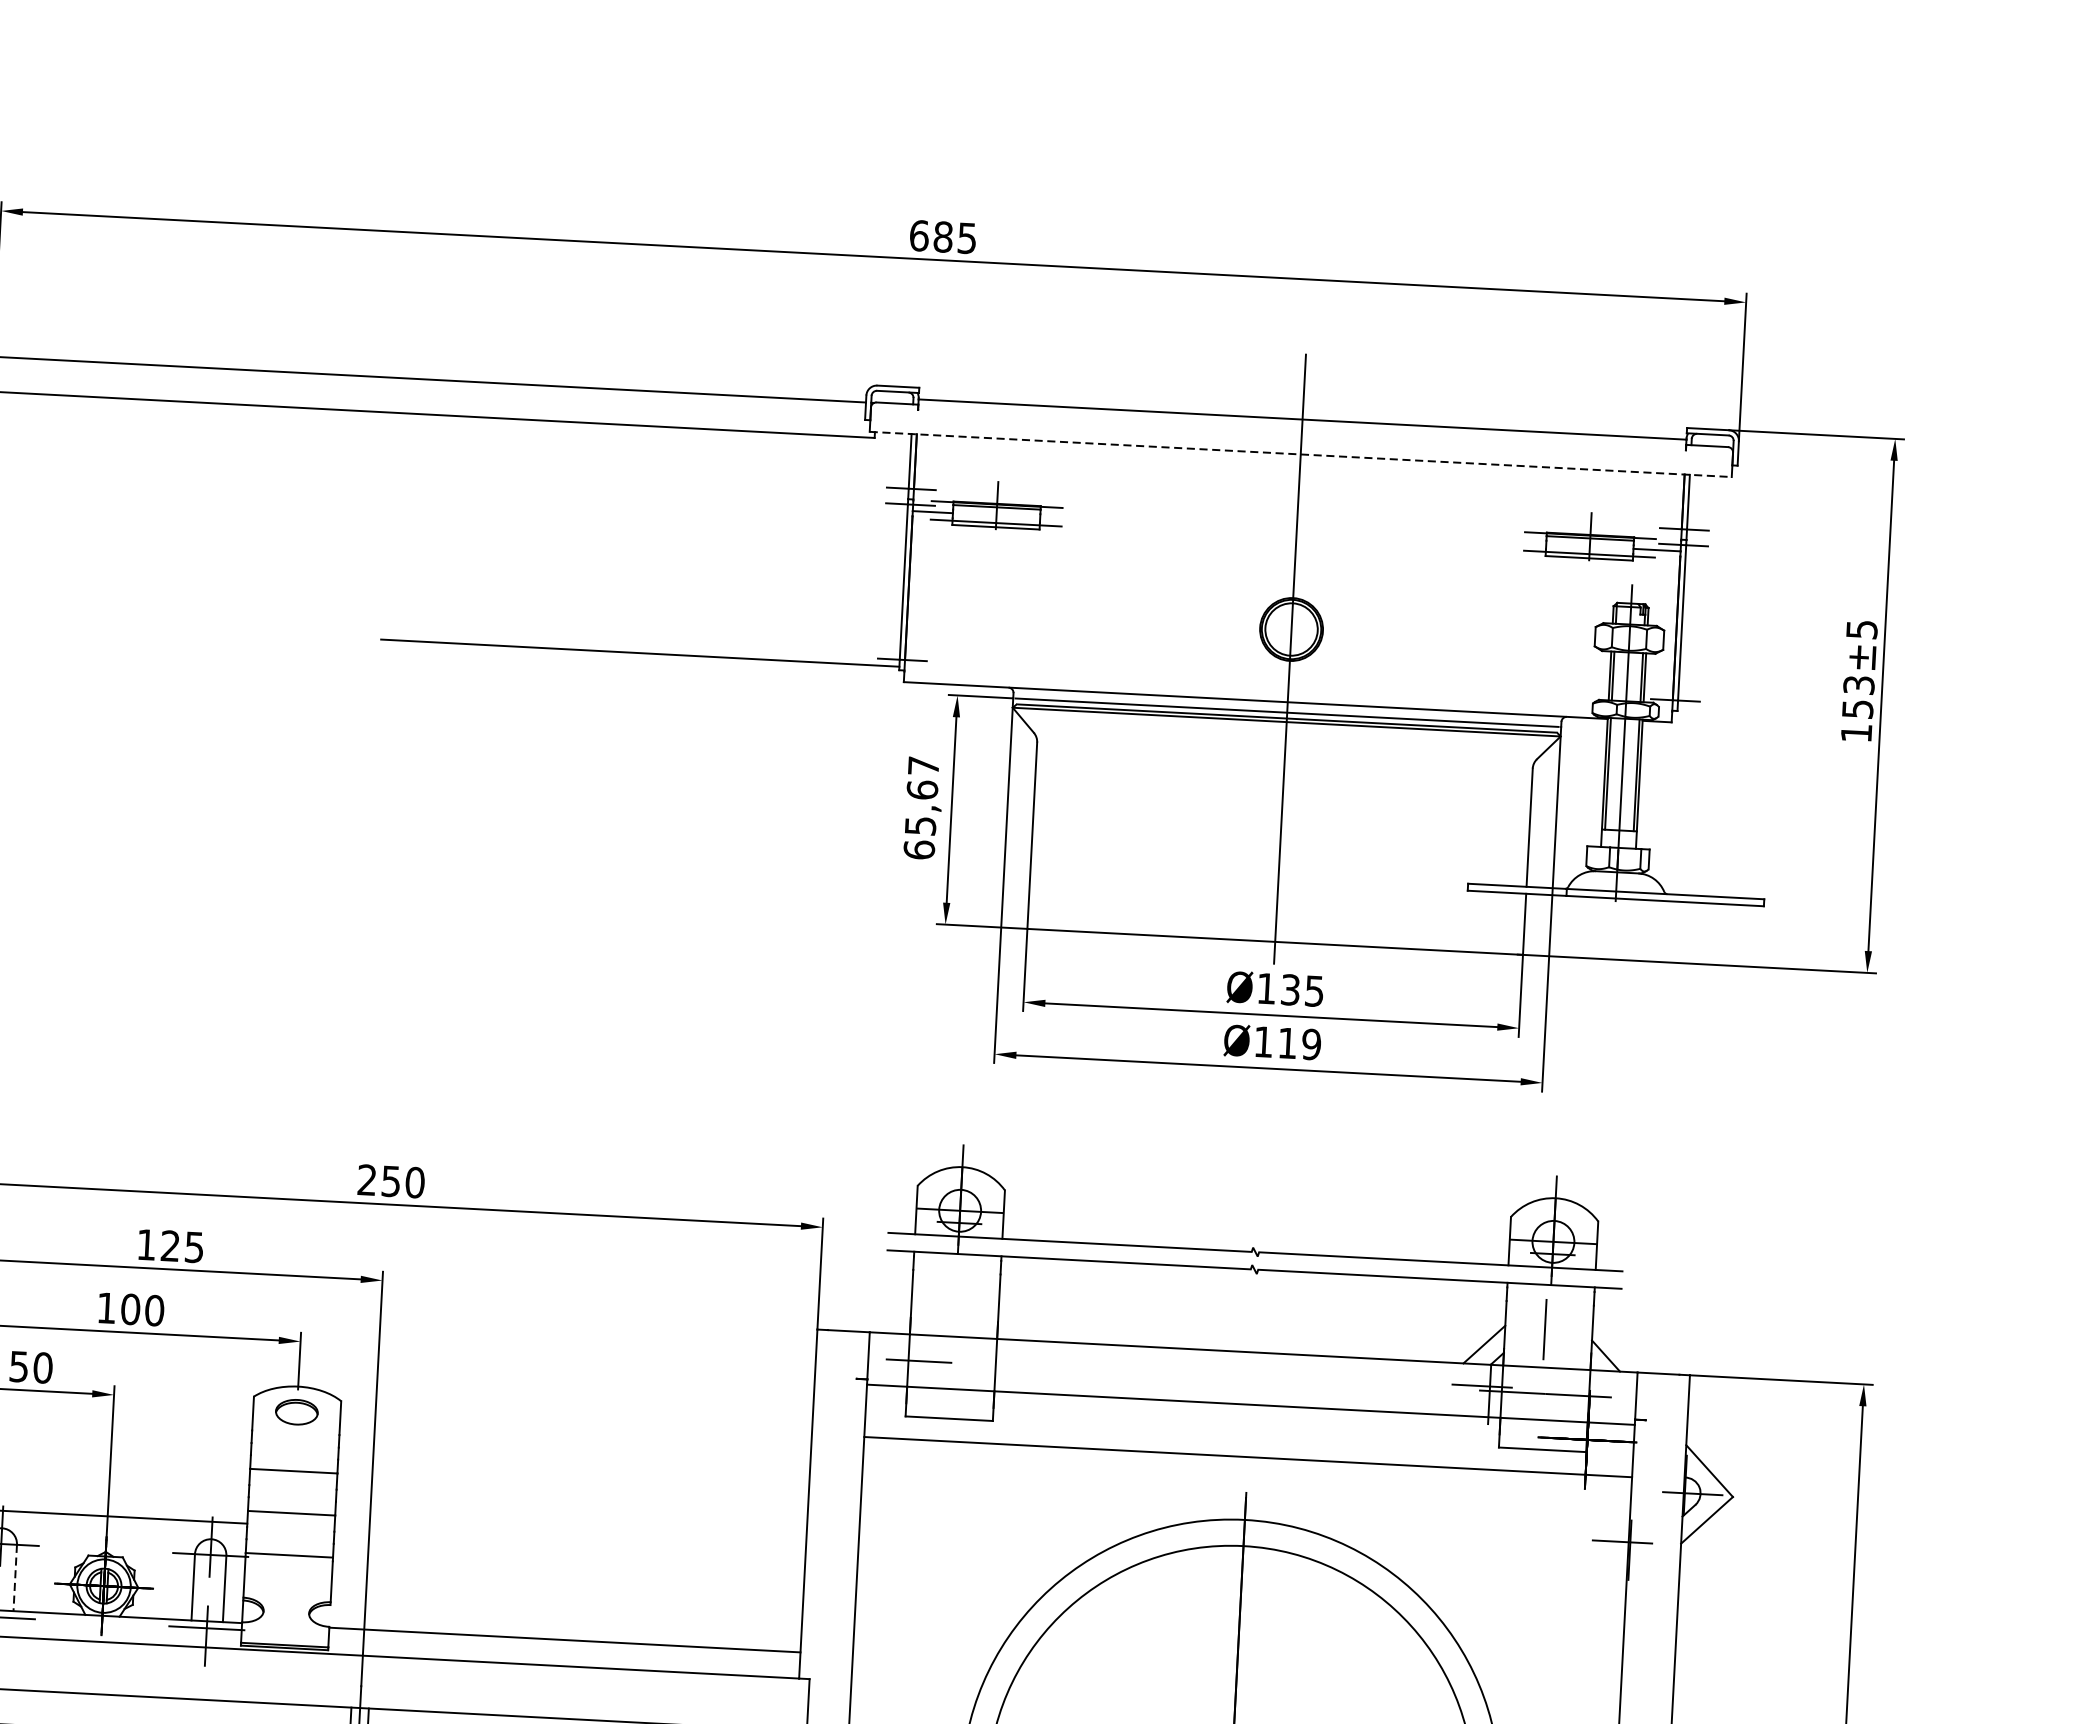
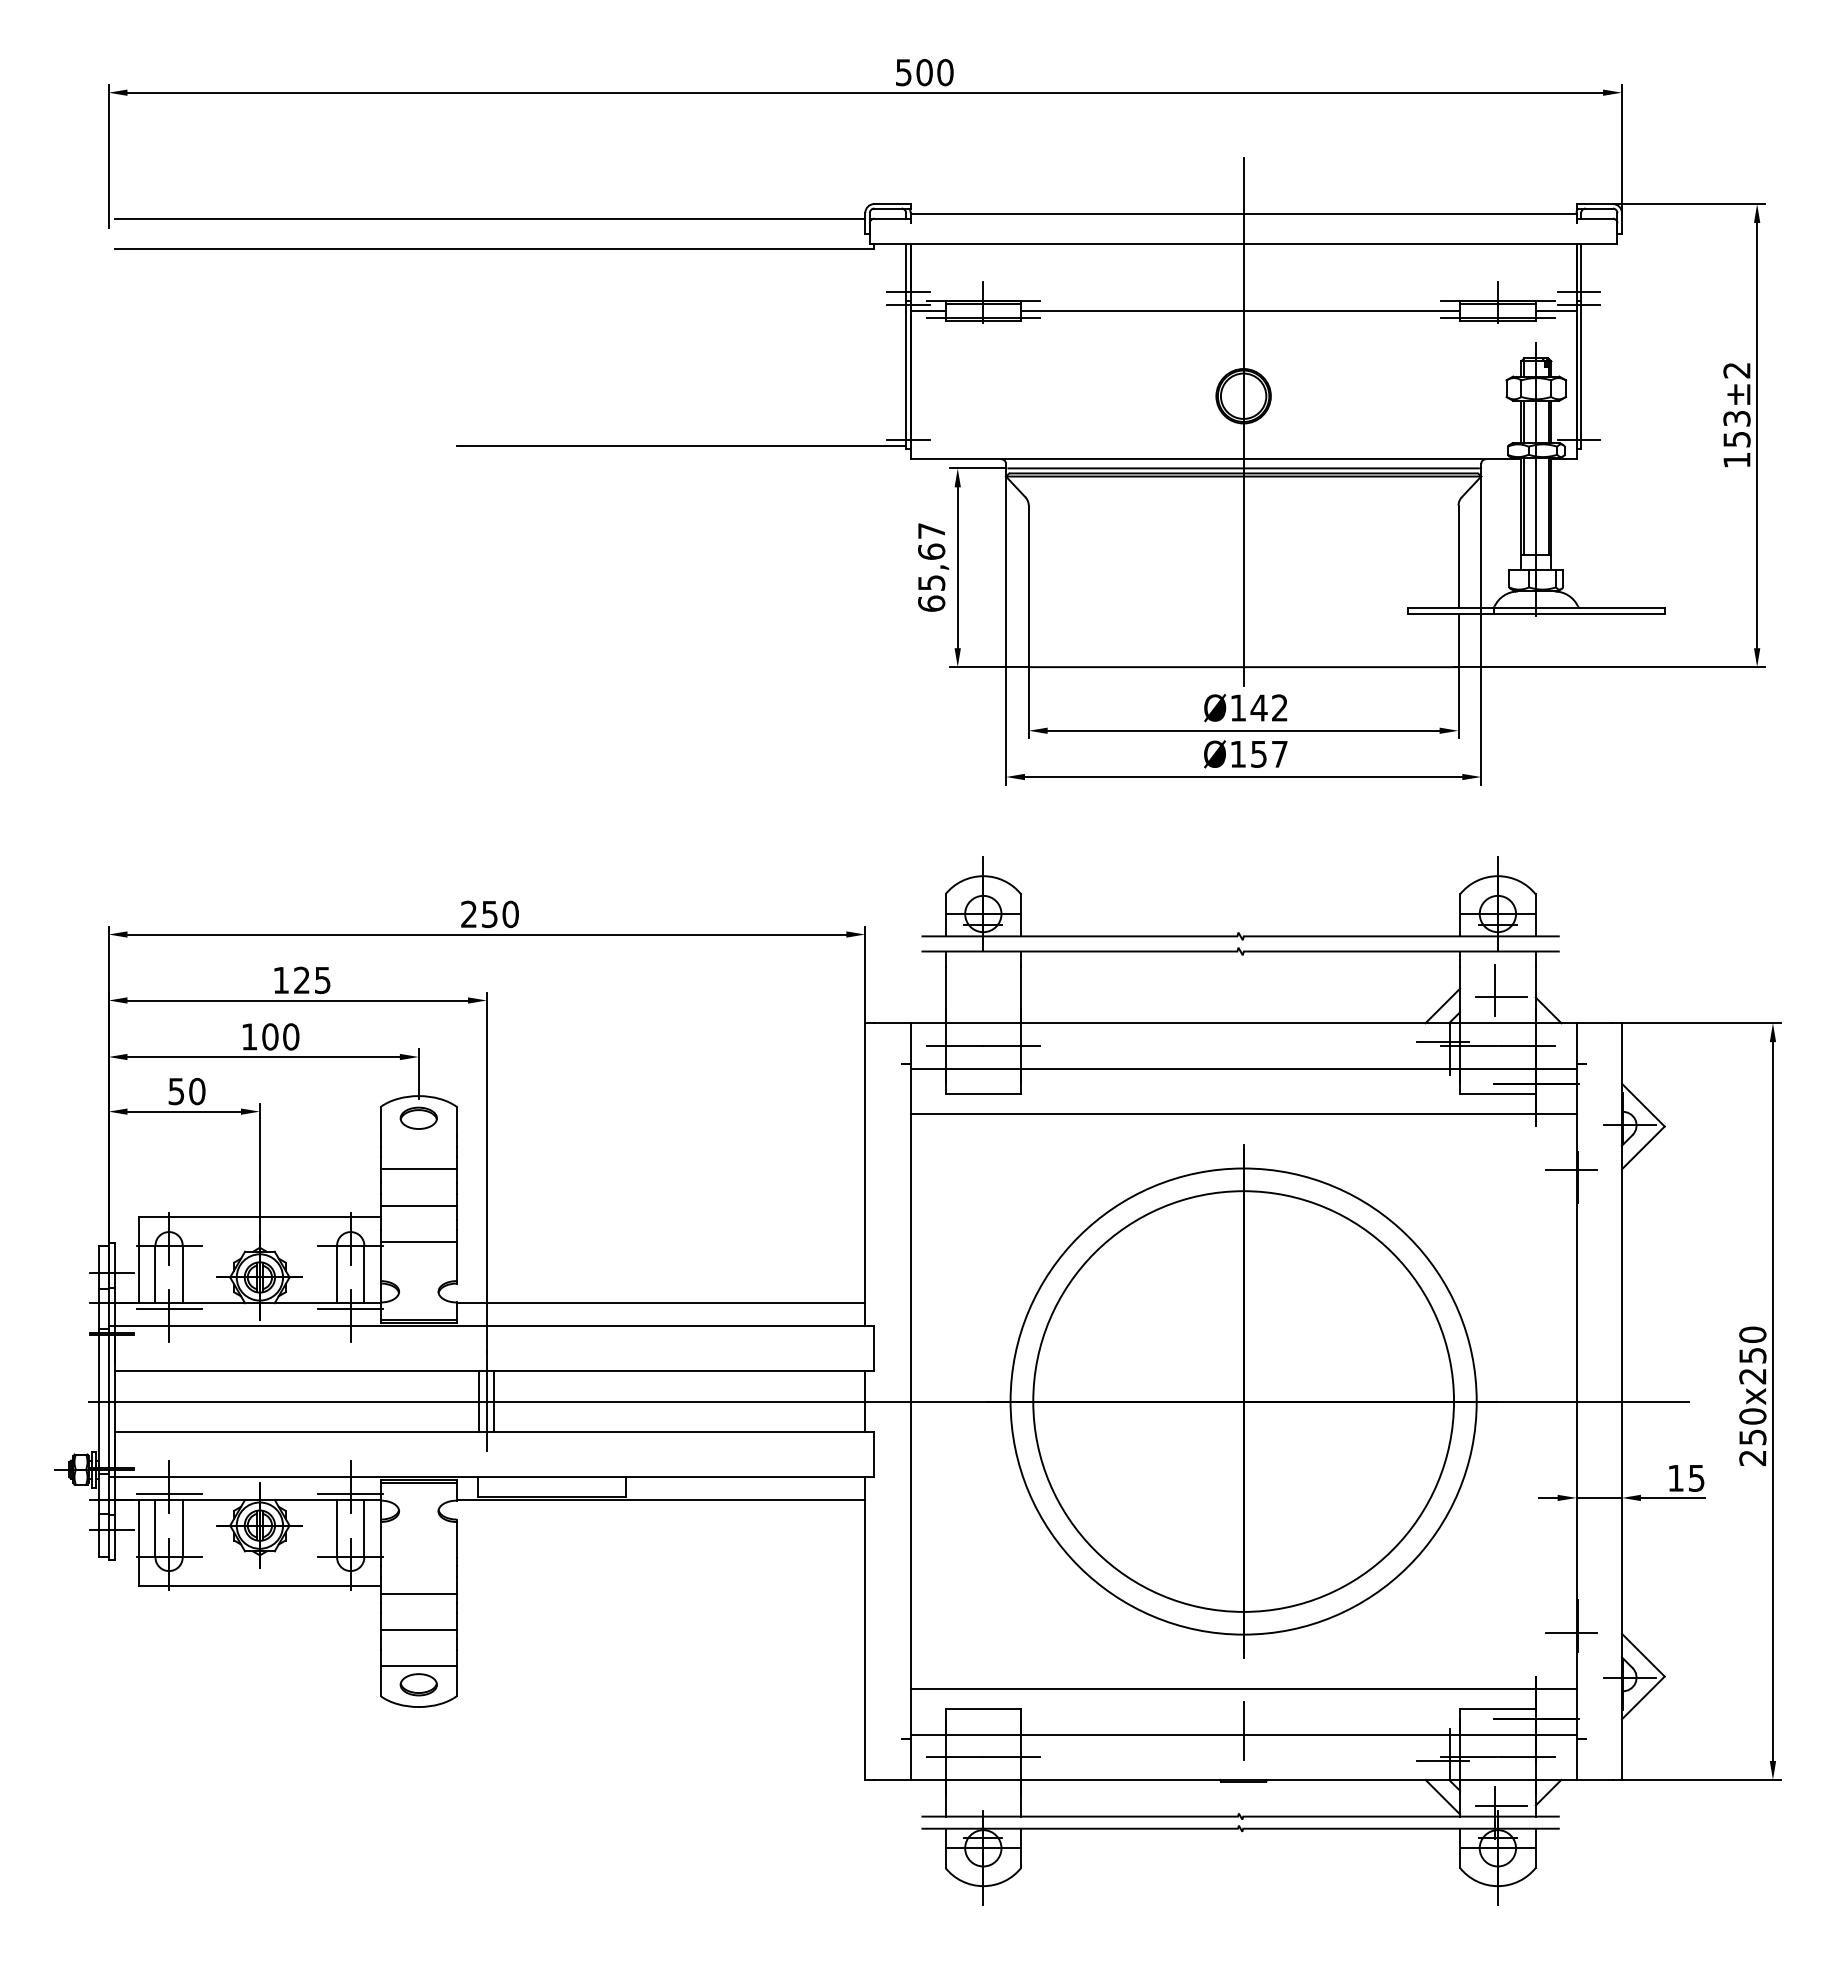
text: (943, 236) -> (924, 72), 685 -> 500
line: (1300, 454) -> (1243, 244), dashed -> solid
line: (1293, 530) -> (1240, 310), added
text: (1861, 629) -> (1736, 370), ±5 -> ±2
text: (1301, 989) -> (1268, 707), 135 -> 142
text: (1299, 1043) -> (1269, 753), 119 -> 157
line: (1552, 1338) -> (1501, 997), added
line: (985, 1364) -> (1012, 1045), added
line: (14, 1578) -> (182, 1274), dashed -> solid

